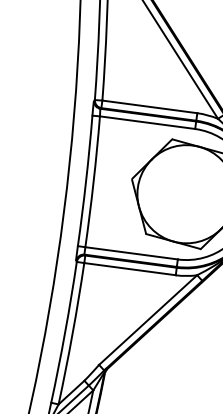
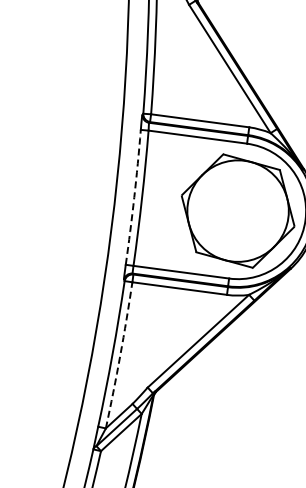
arc: (86, 181) -> (134, 197), solid -> dashed
arc: (72, 333) -> (120, 355), solid -> dashed

